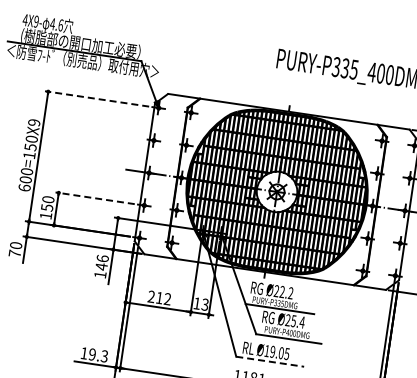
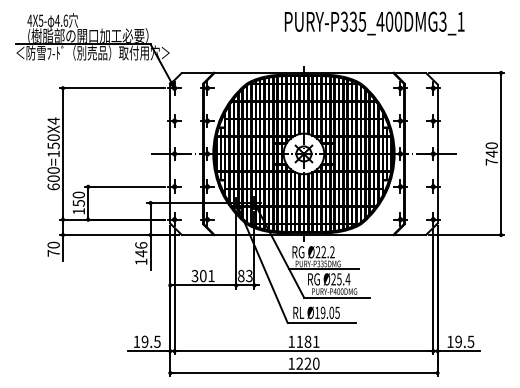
text: (35, 21) -> (40, 20), 4X9- -> 4X5-
line: (97, 99) -> (112, 88), dashed -> solid
text: (34, 122) -> (53, 120), 600=150X9 -> 600=150X4
line: (94, 197) -> (124, 186), dashed -> solid
text: (158, 297) -> (202, 275), 212 -> 301
text: (196, 302) -> (240, 275), 13 -> 83
text: (104, 356) -> (157, 341), 19.3 -> 19.5
line: (270, 361) -> (322, 322), dashed -> solid

